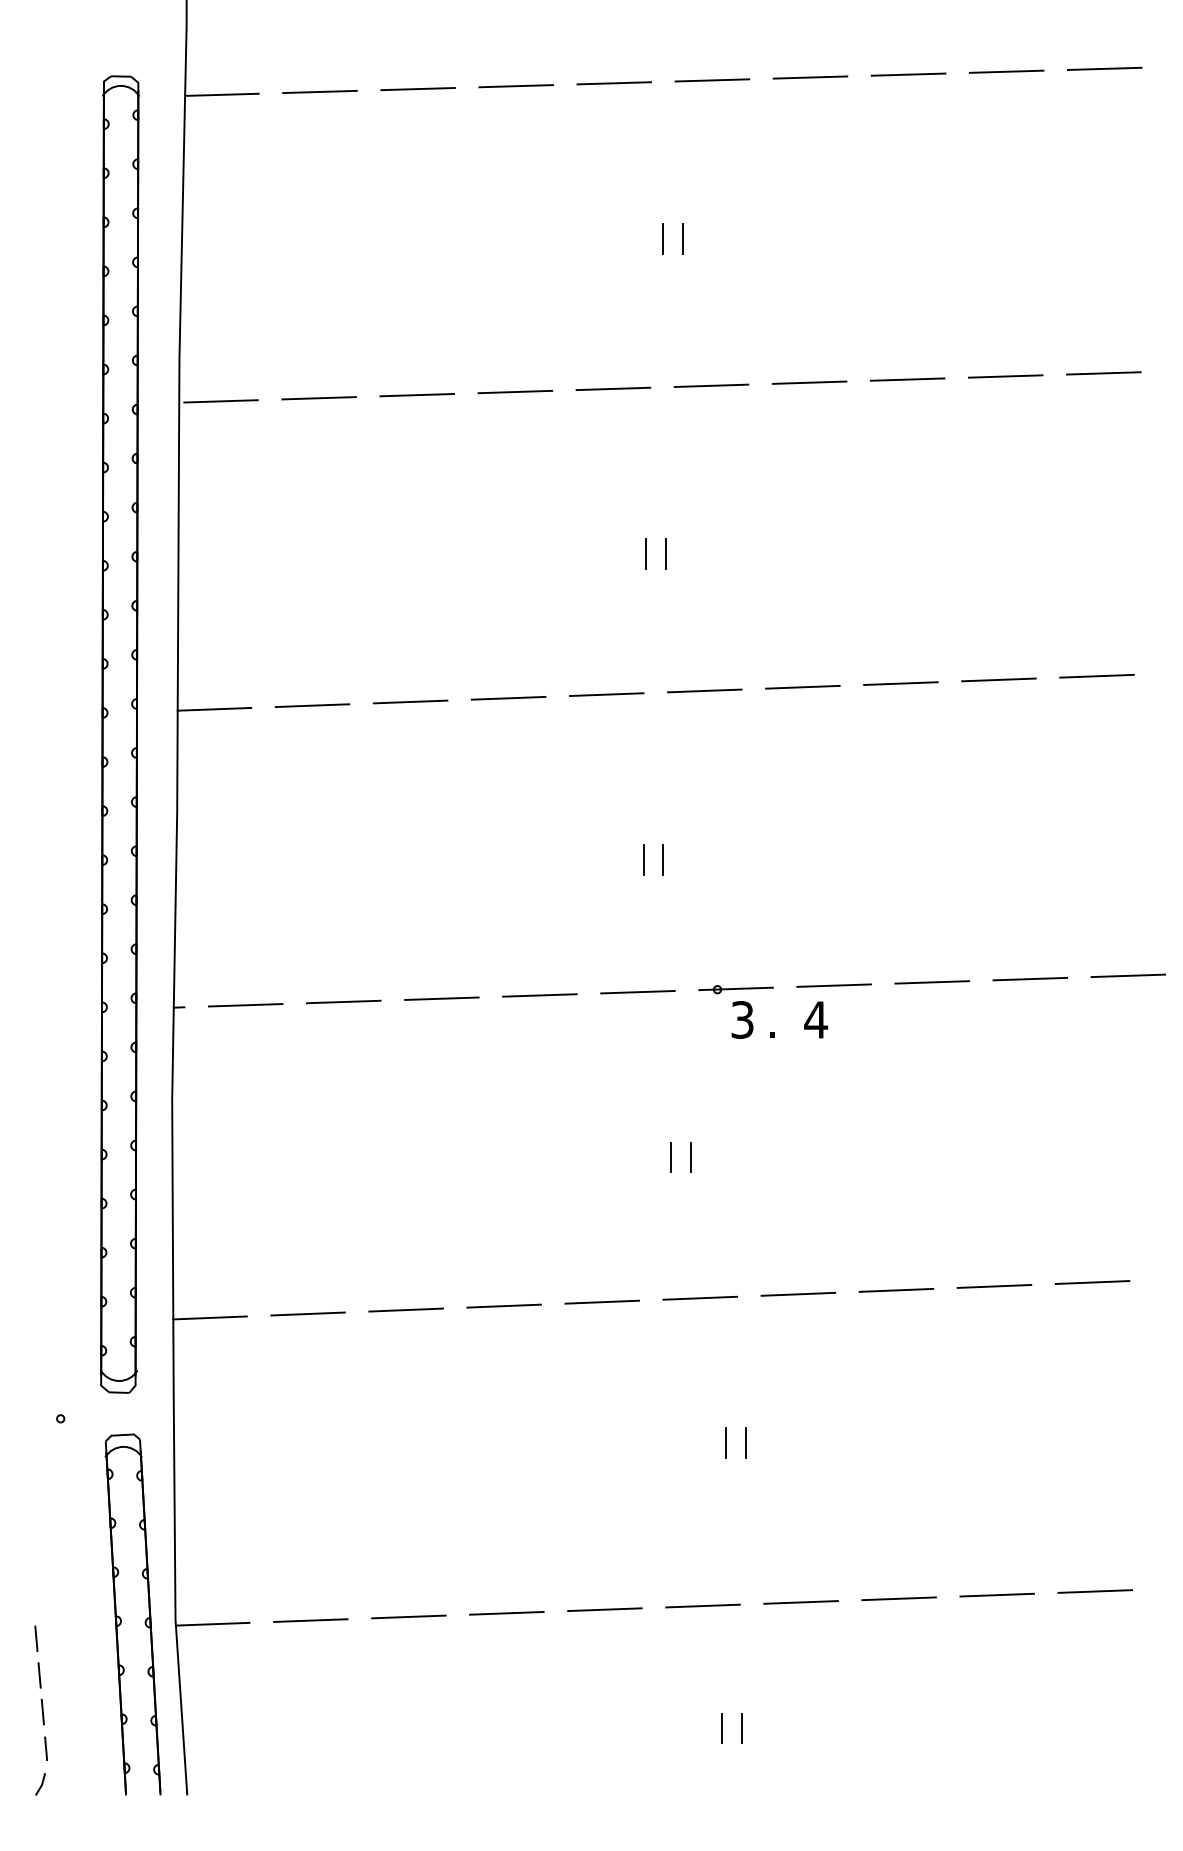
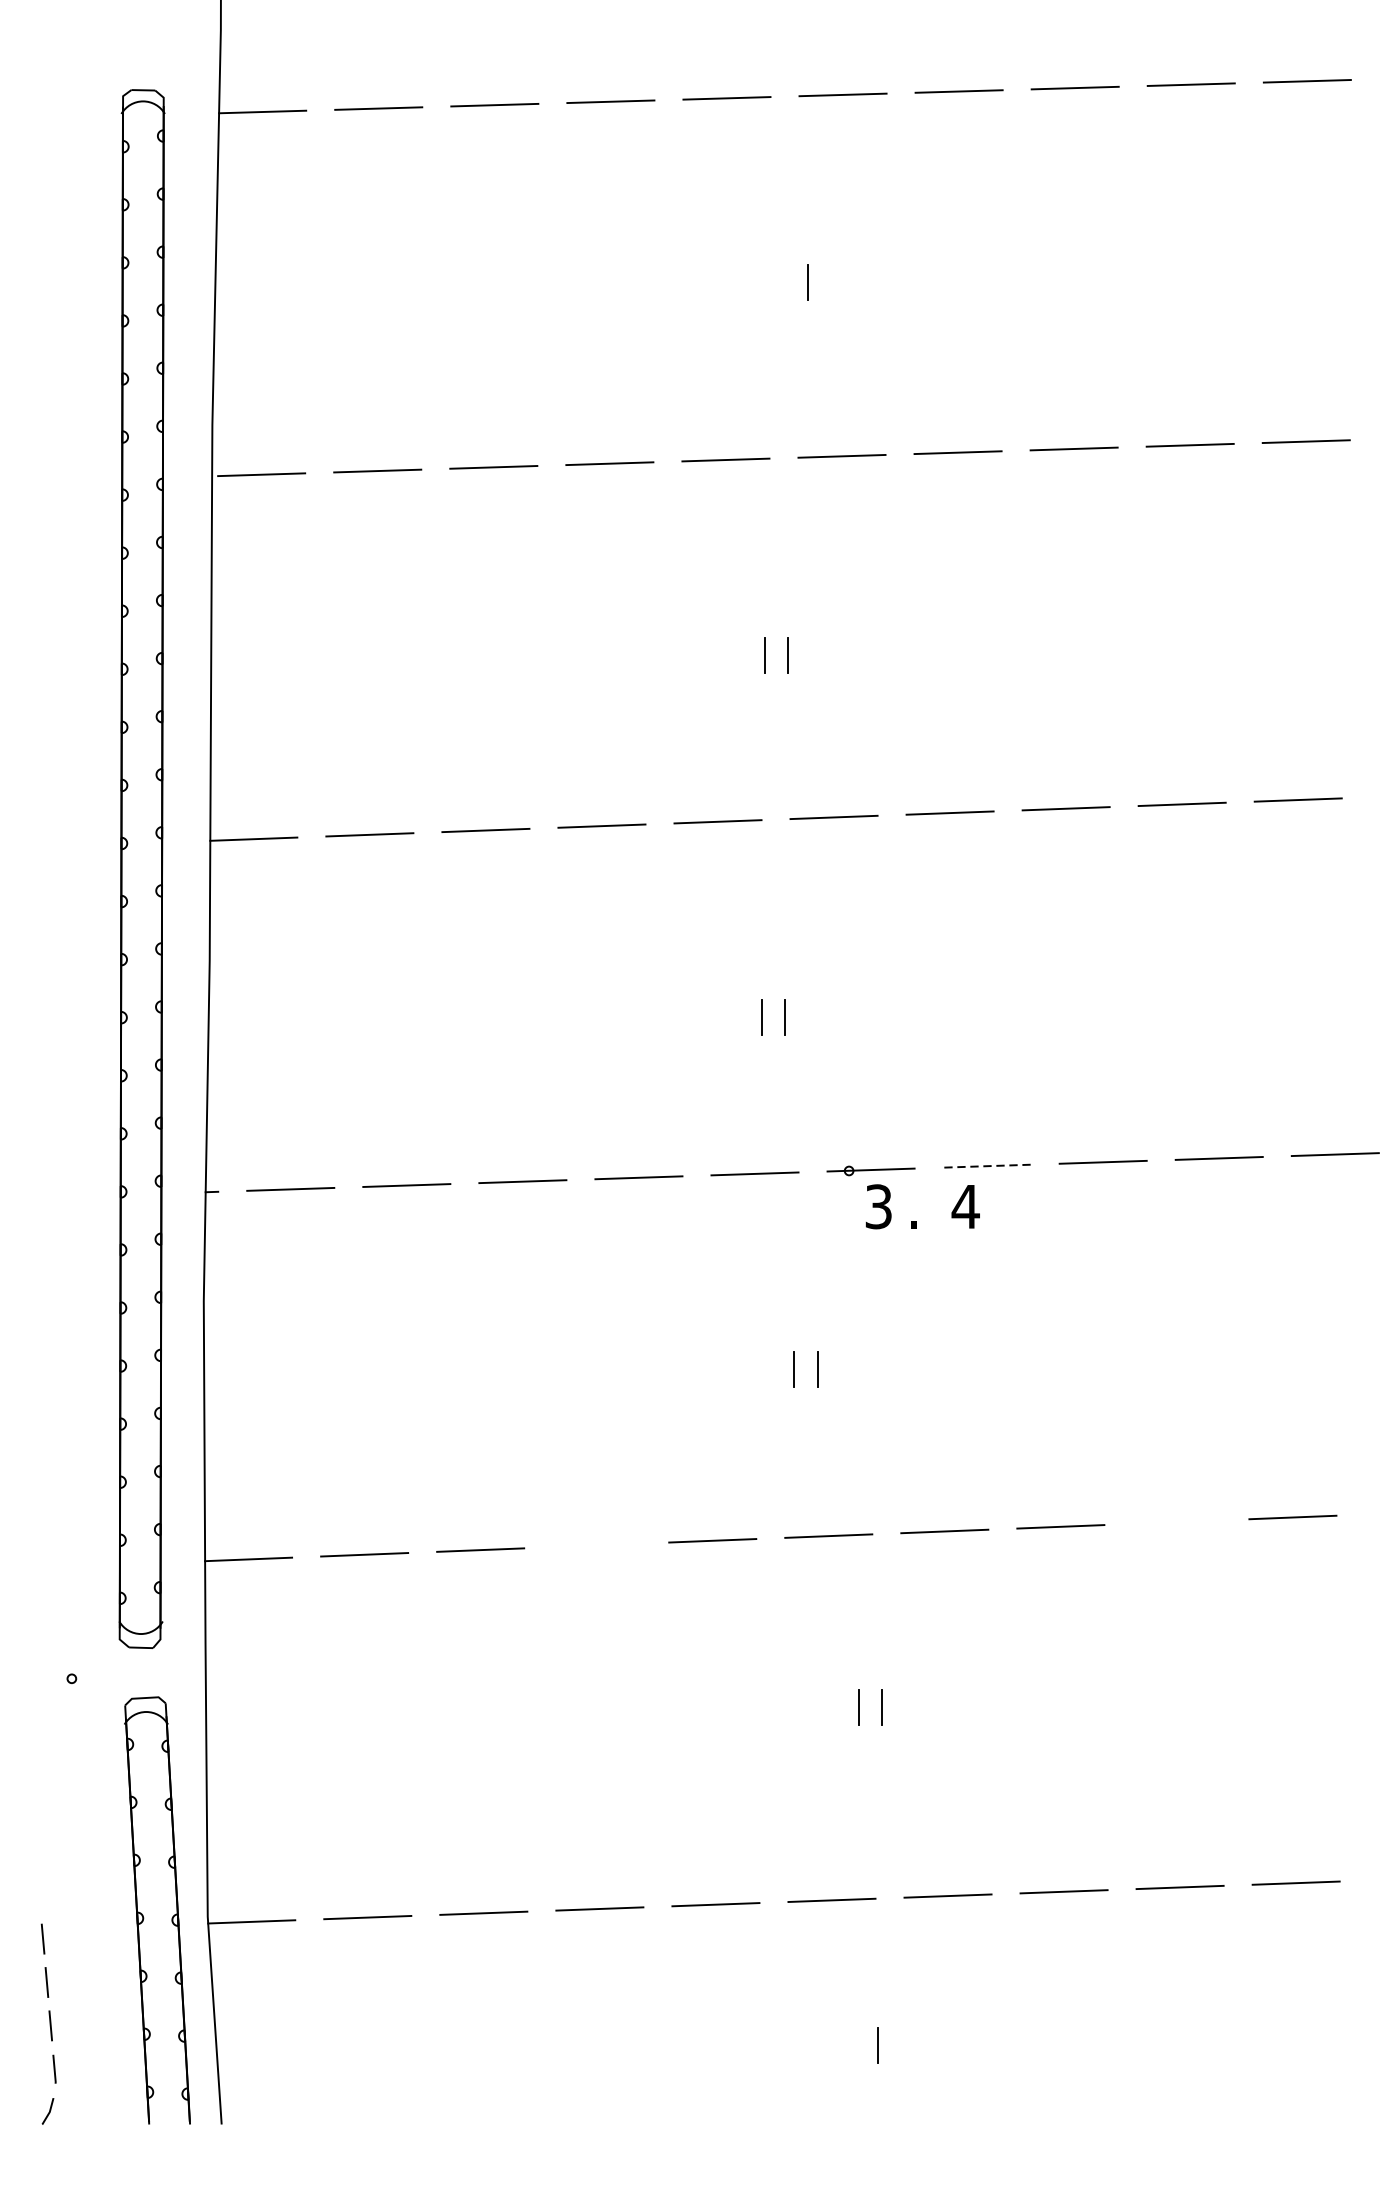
line: (663, 238) -> (785, 282), removed
line: (834, 985) -> (987, 1166), solid -> dashed
line: (994, 1285) -> (1176, 1521), removed
line: (503, 1305) -> (595, 1544), removed
line: (722, 1728) -> (855, 2045), removed

